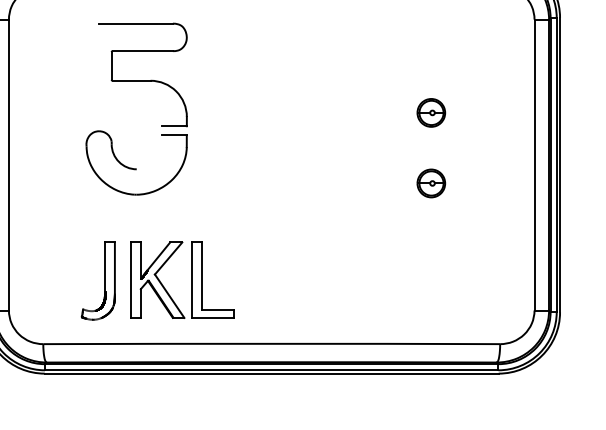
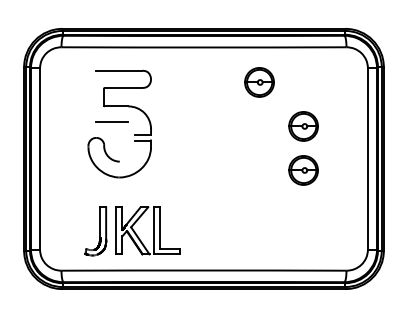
part: (360, 42) -> (259, 82), added
line: (125, 106) -> (112, 122), added
part: (431, 112) -> (303, 126), size x1.67
part: (431, 183) -> (303, 170), size x1.67

